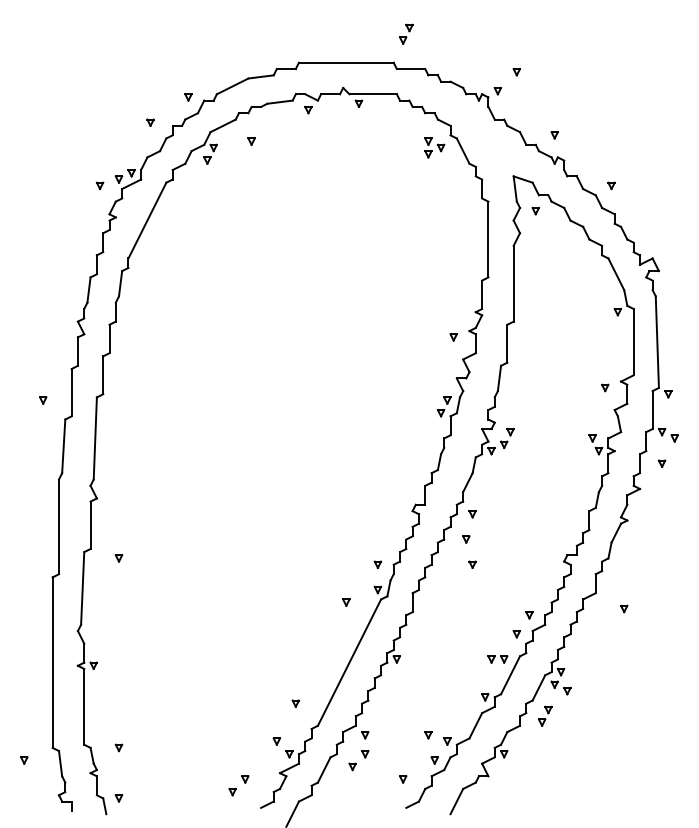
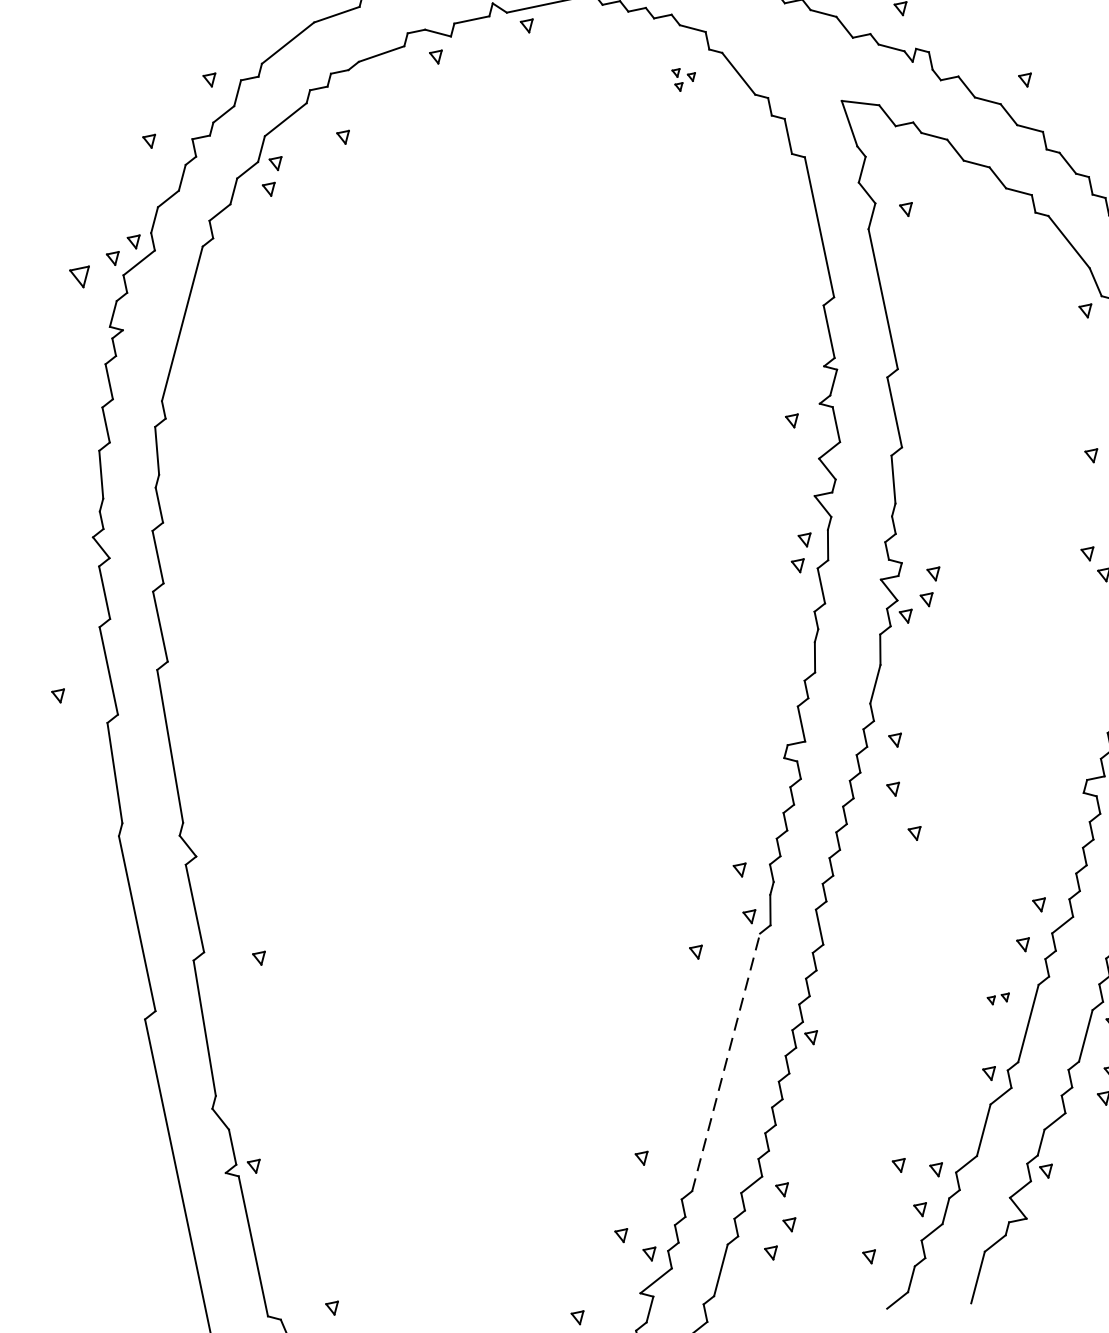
part: (434, 147) -> (684, 78), size x0.6
part: (99, 185) -> (80, 277), size x1.6
part: (535, 210) -> (906, 209), moved
part: (497, 659) -> (998, 999), size x0.6
line: (349, 662) -> (726, 1062), solid -> dashed

